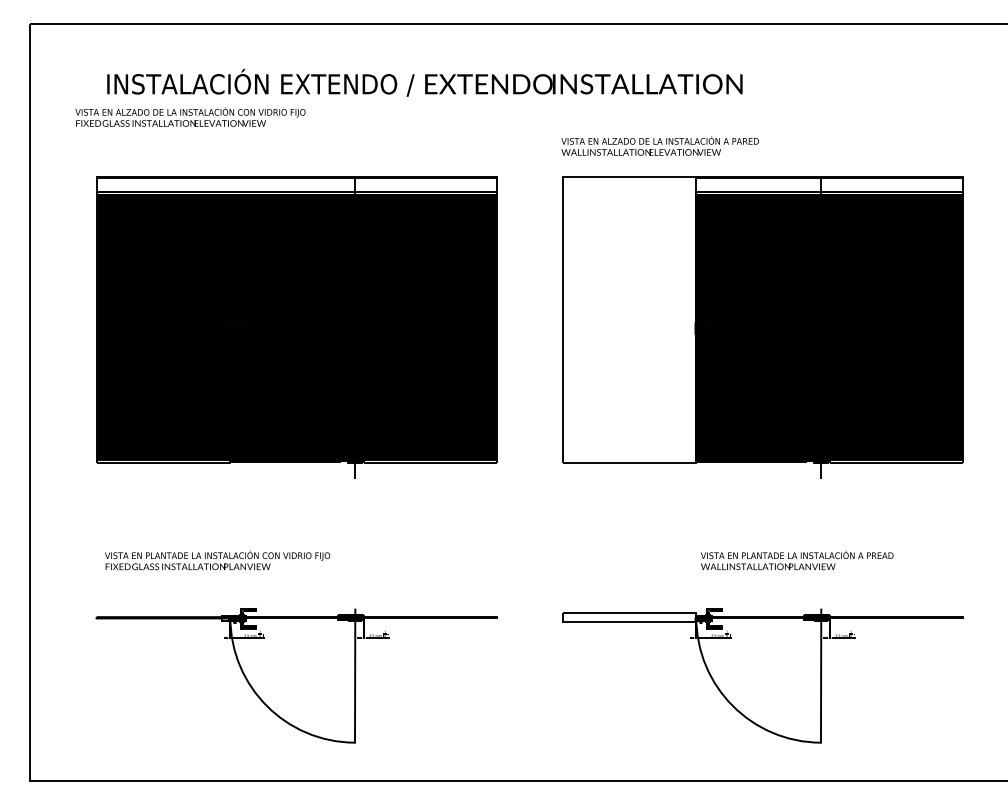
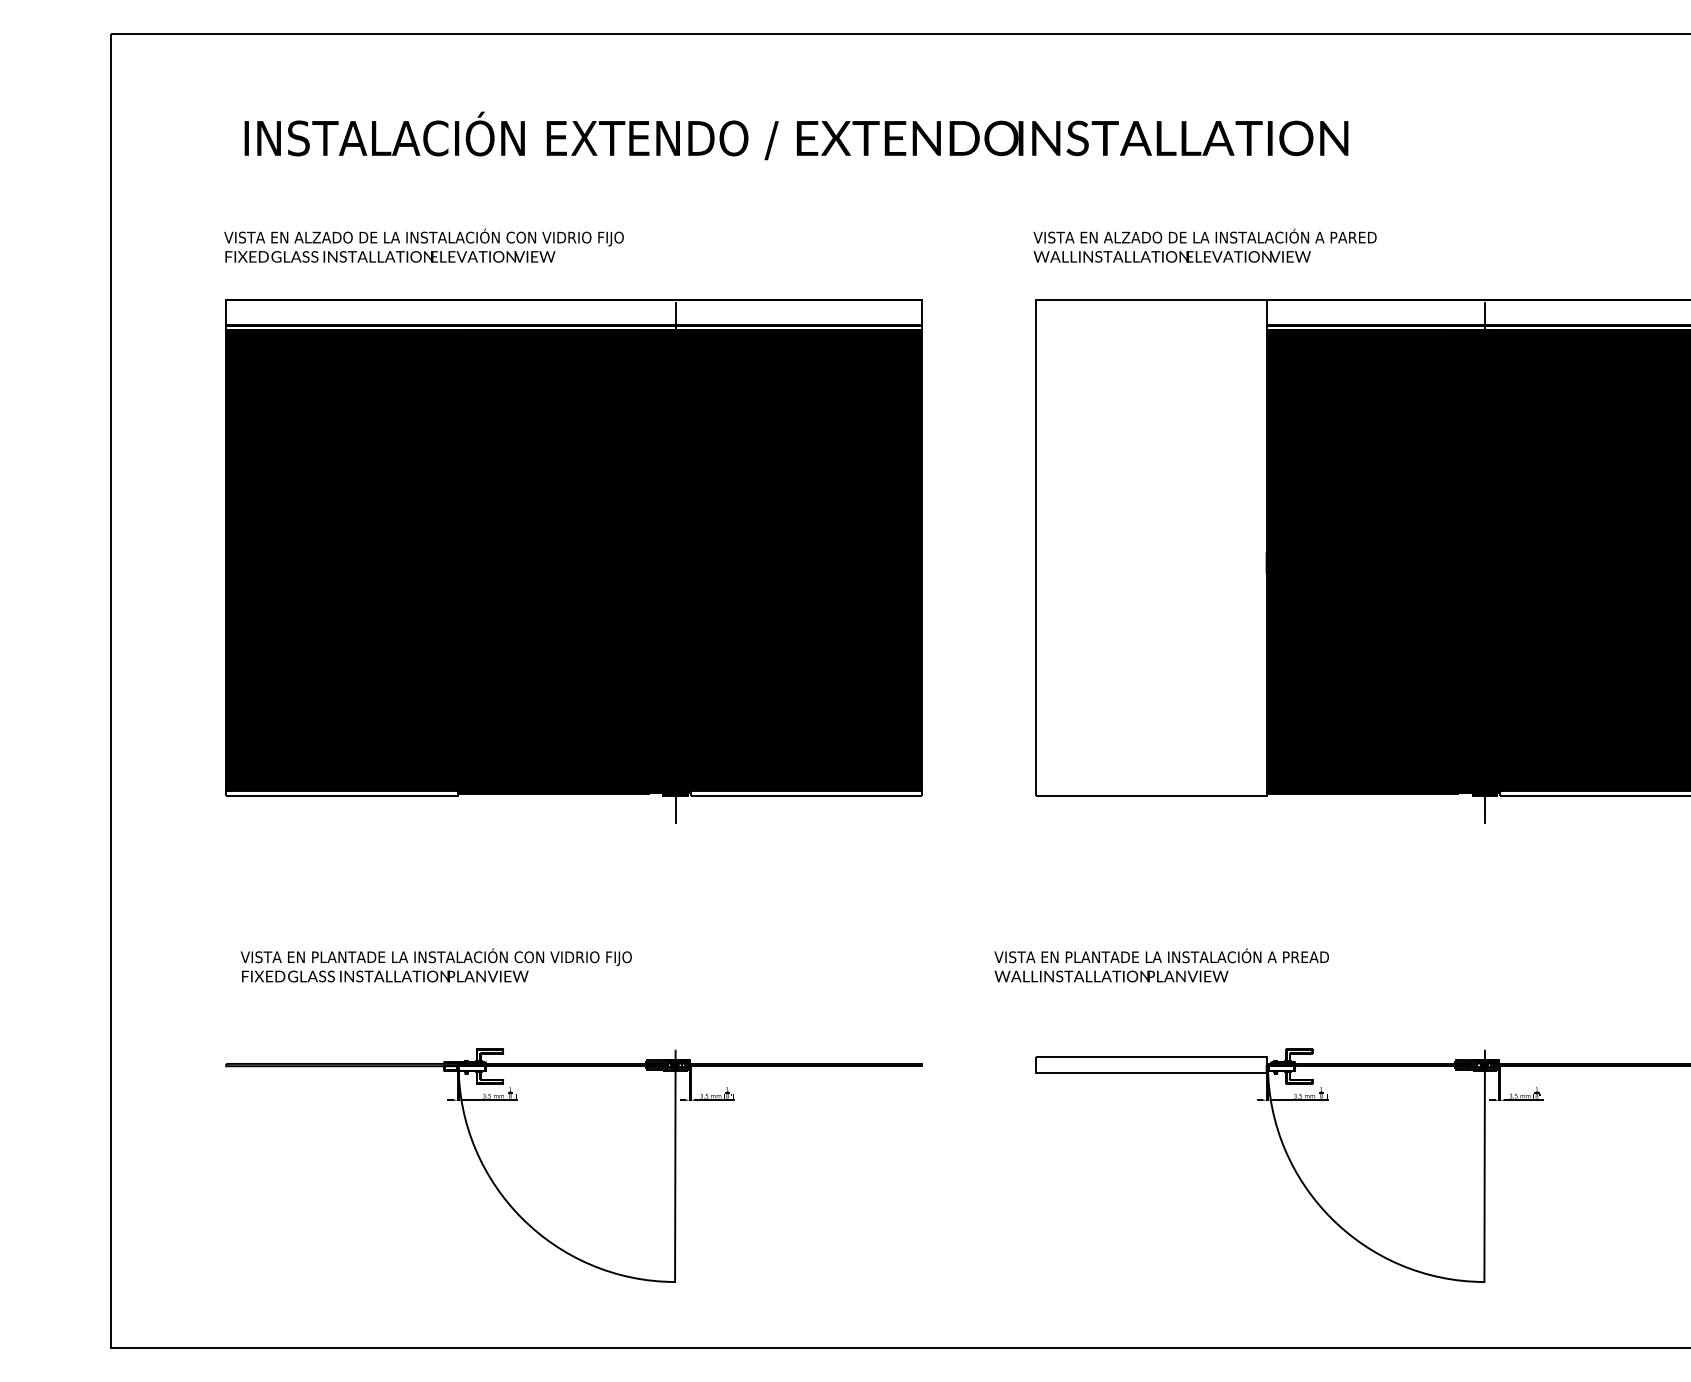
text: (190, 116) -> (424, 244), moved
text: (797, 560) -> (1162, 965), moved

